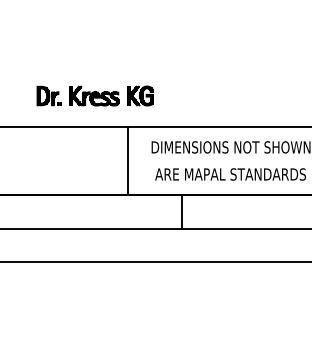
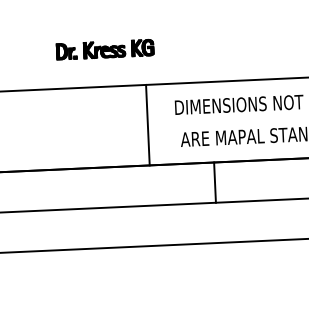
part: (94, 95) -> (104, 49), size x0.7

